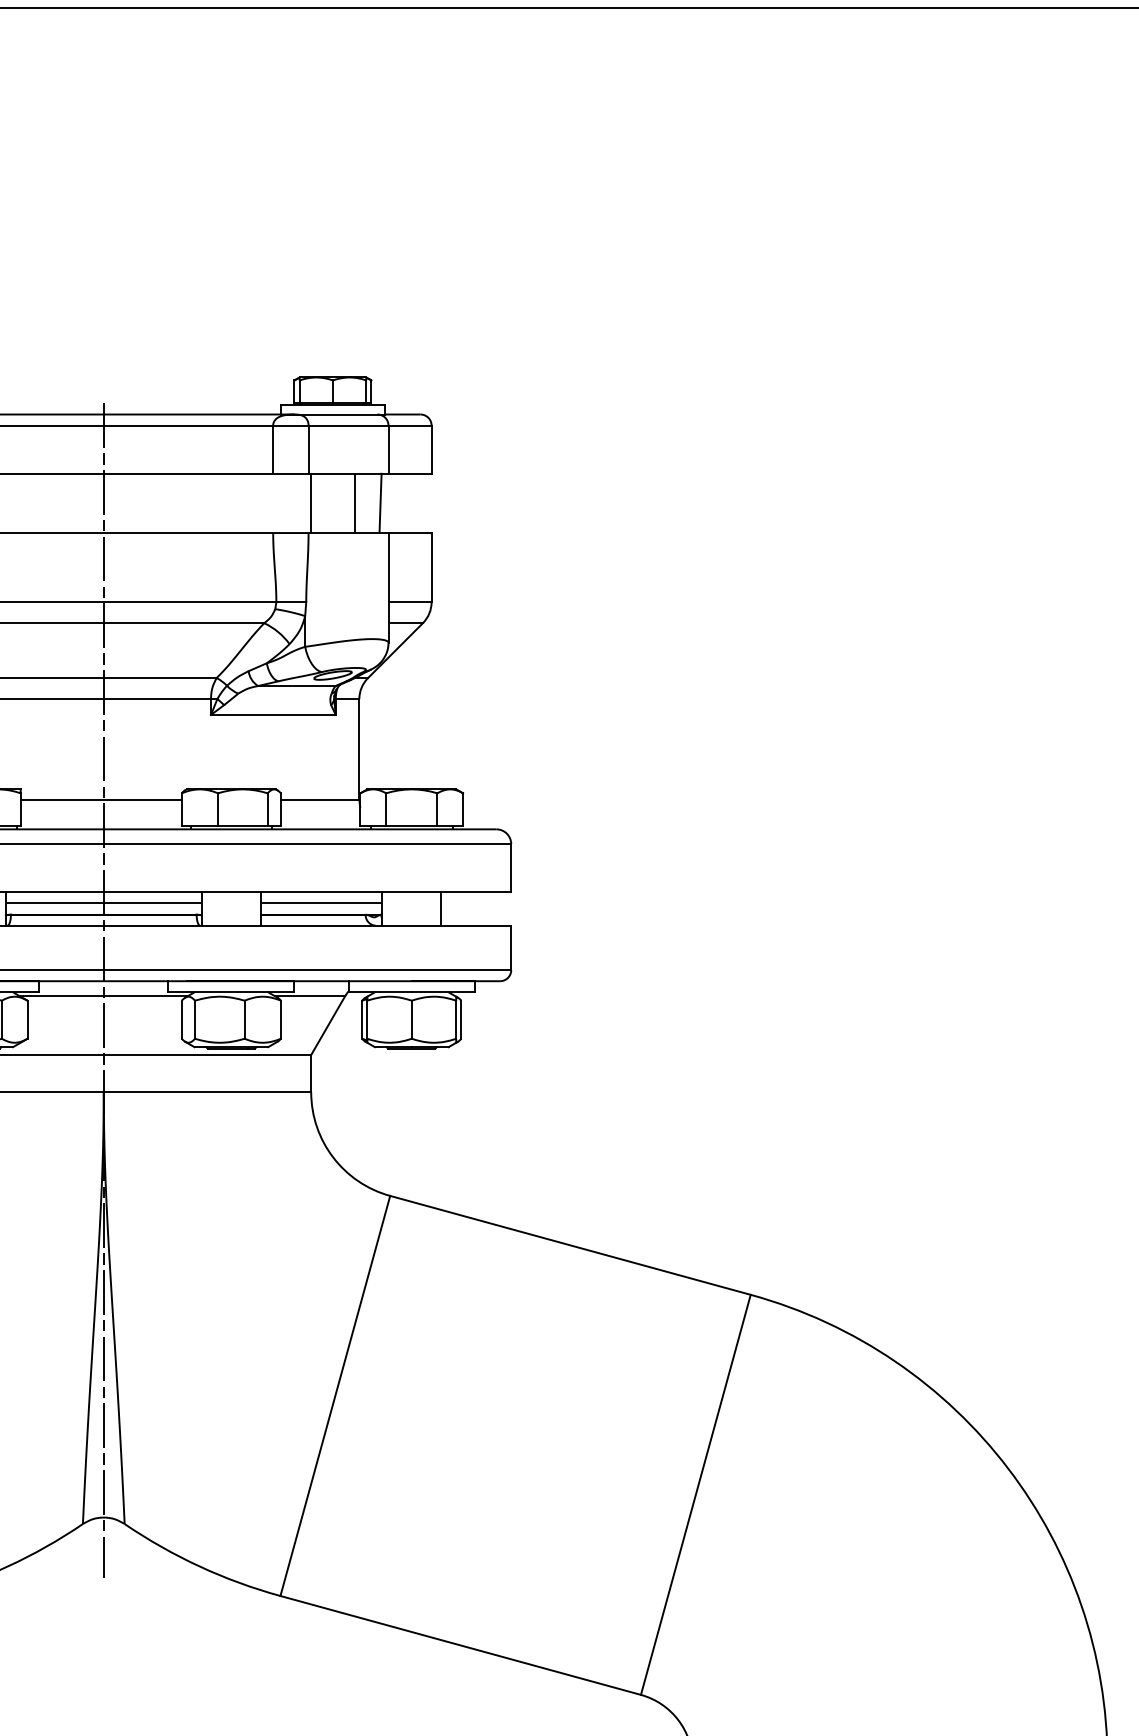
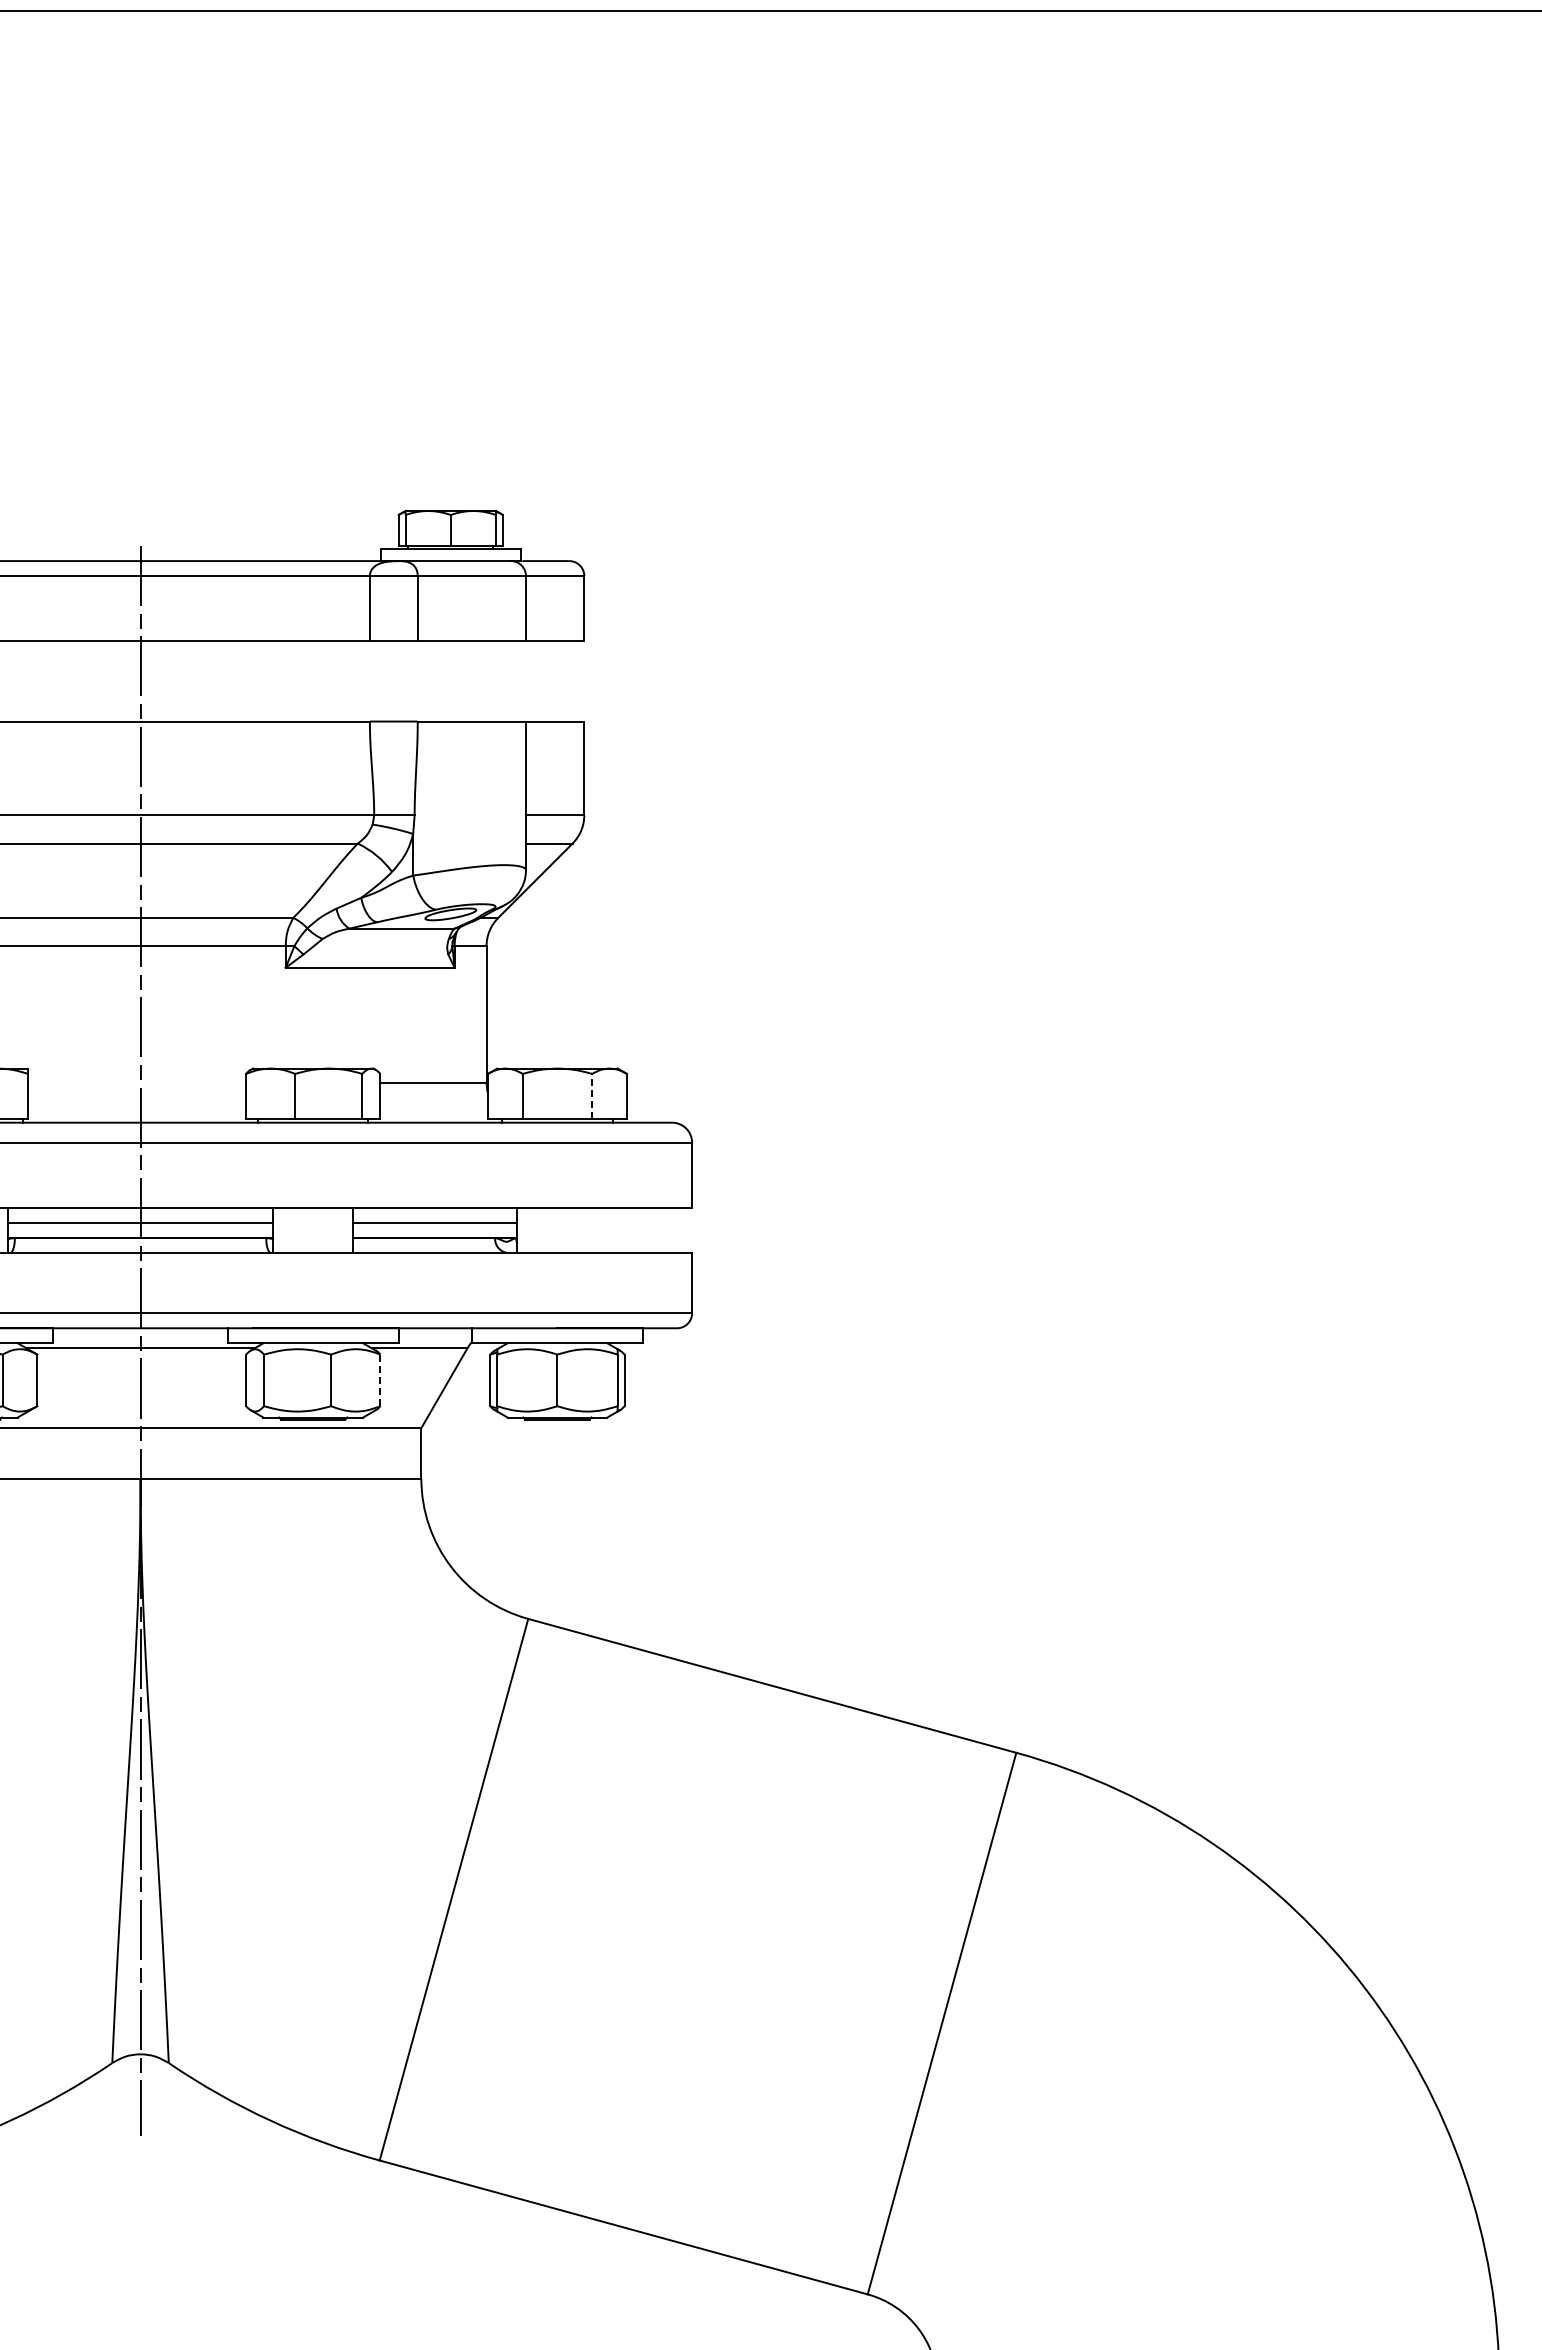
line: (310, 503) -> (420, 681), removed
line: (354, 503) -> (480, 681), removed
line: (380, 503) -> (514, 681), removed
line: (101, 799) -> (137, 1082), removed
line: (437, 809) -> (592, 1095), solid -> dashed
line: (441, 908) -> (597, 1230), removed
line: (281, 1019) -> (380, 1380), solid -> dashed

